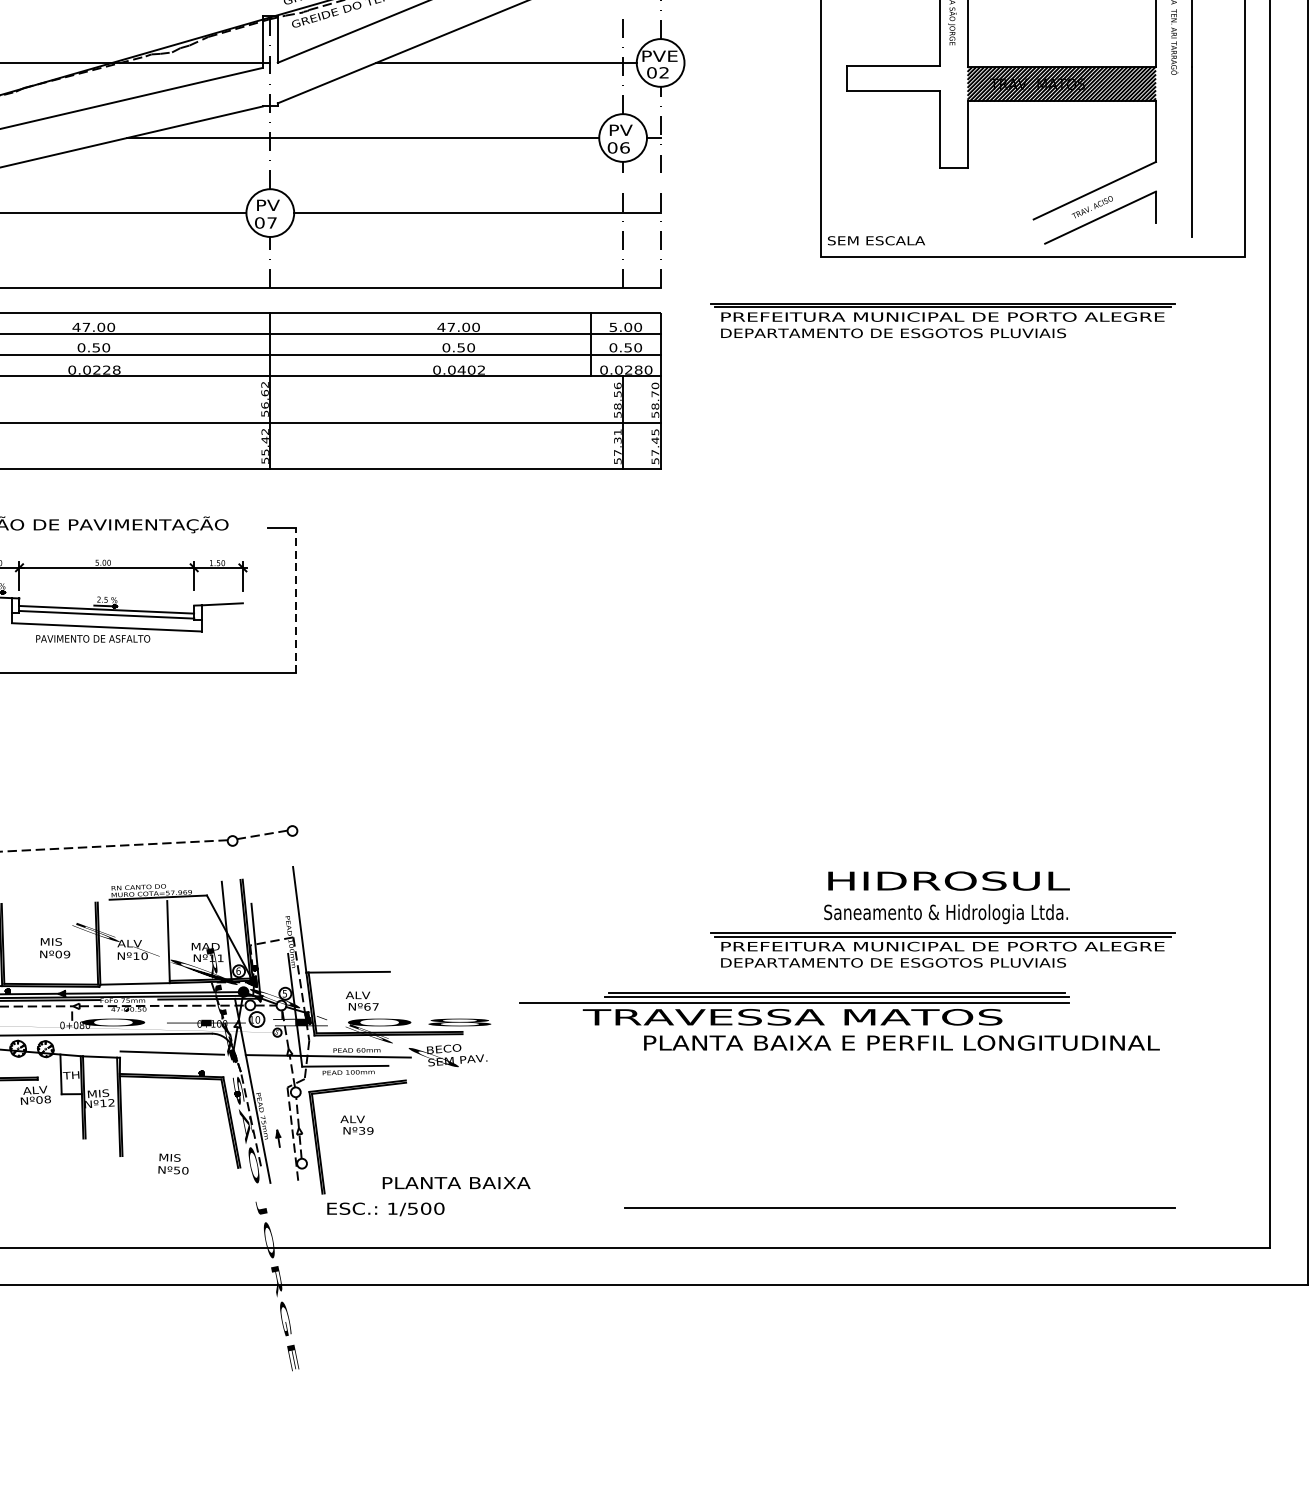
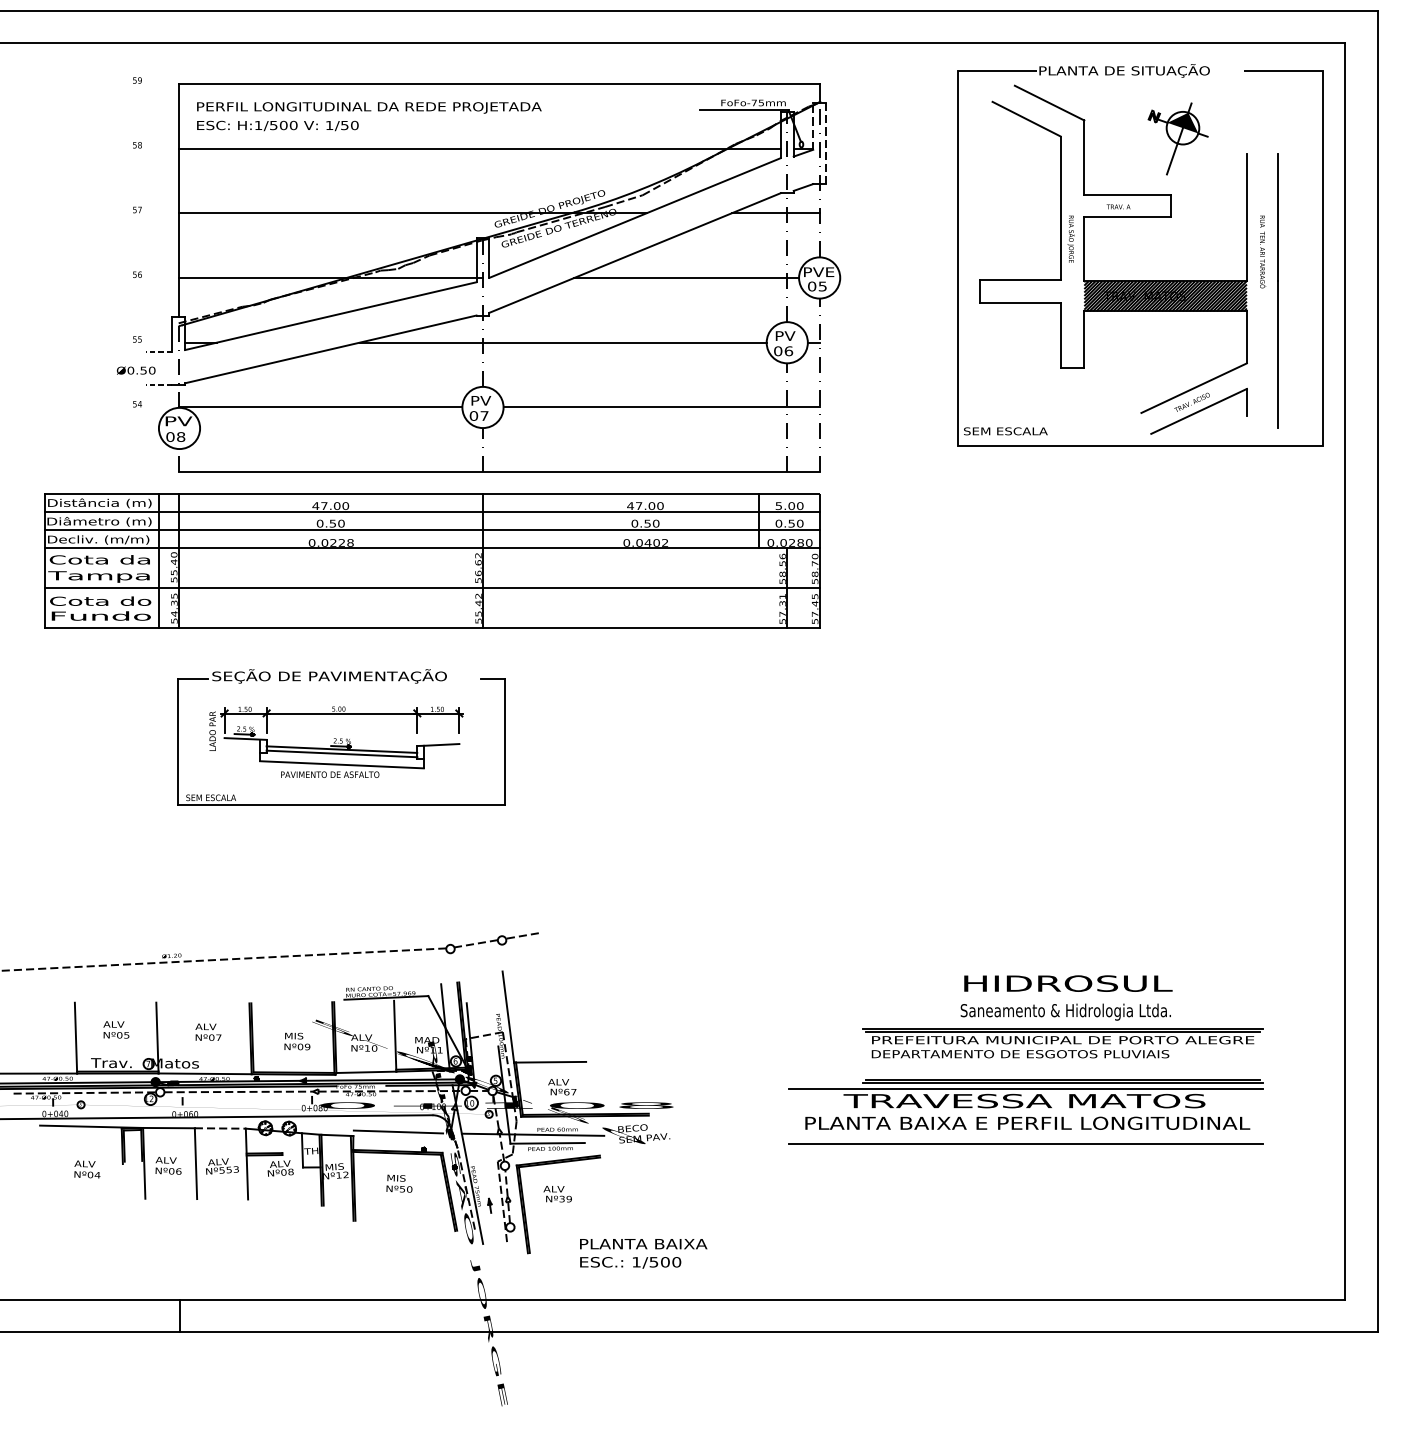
text: (663, 72) -> (822, 286), 02 -> 05
part: (942, 320) -> (1062, 500), removed
line: (295, 600) -> (504, 741), dashed -> solid
line: (314, 825) -> (521, 935), added
part: (793, 1008) -> (1025, 1093), moved
text: (173, 1163) -> (399, 1183), moved
line: (899, 1206) -> (1025, 1143), moved
text: (385, 1209) -> (630, 1262), moved

